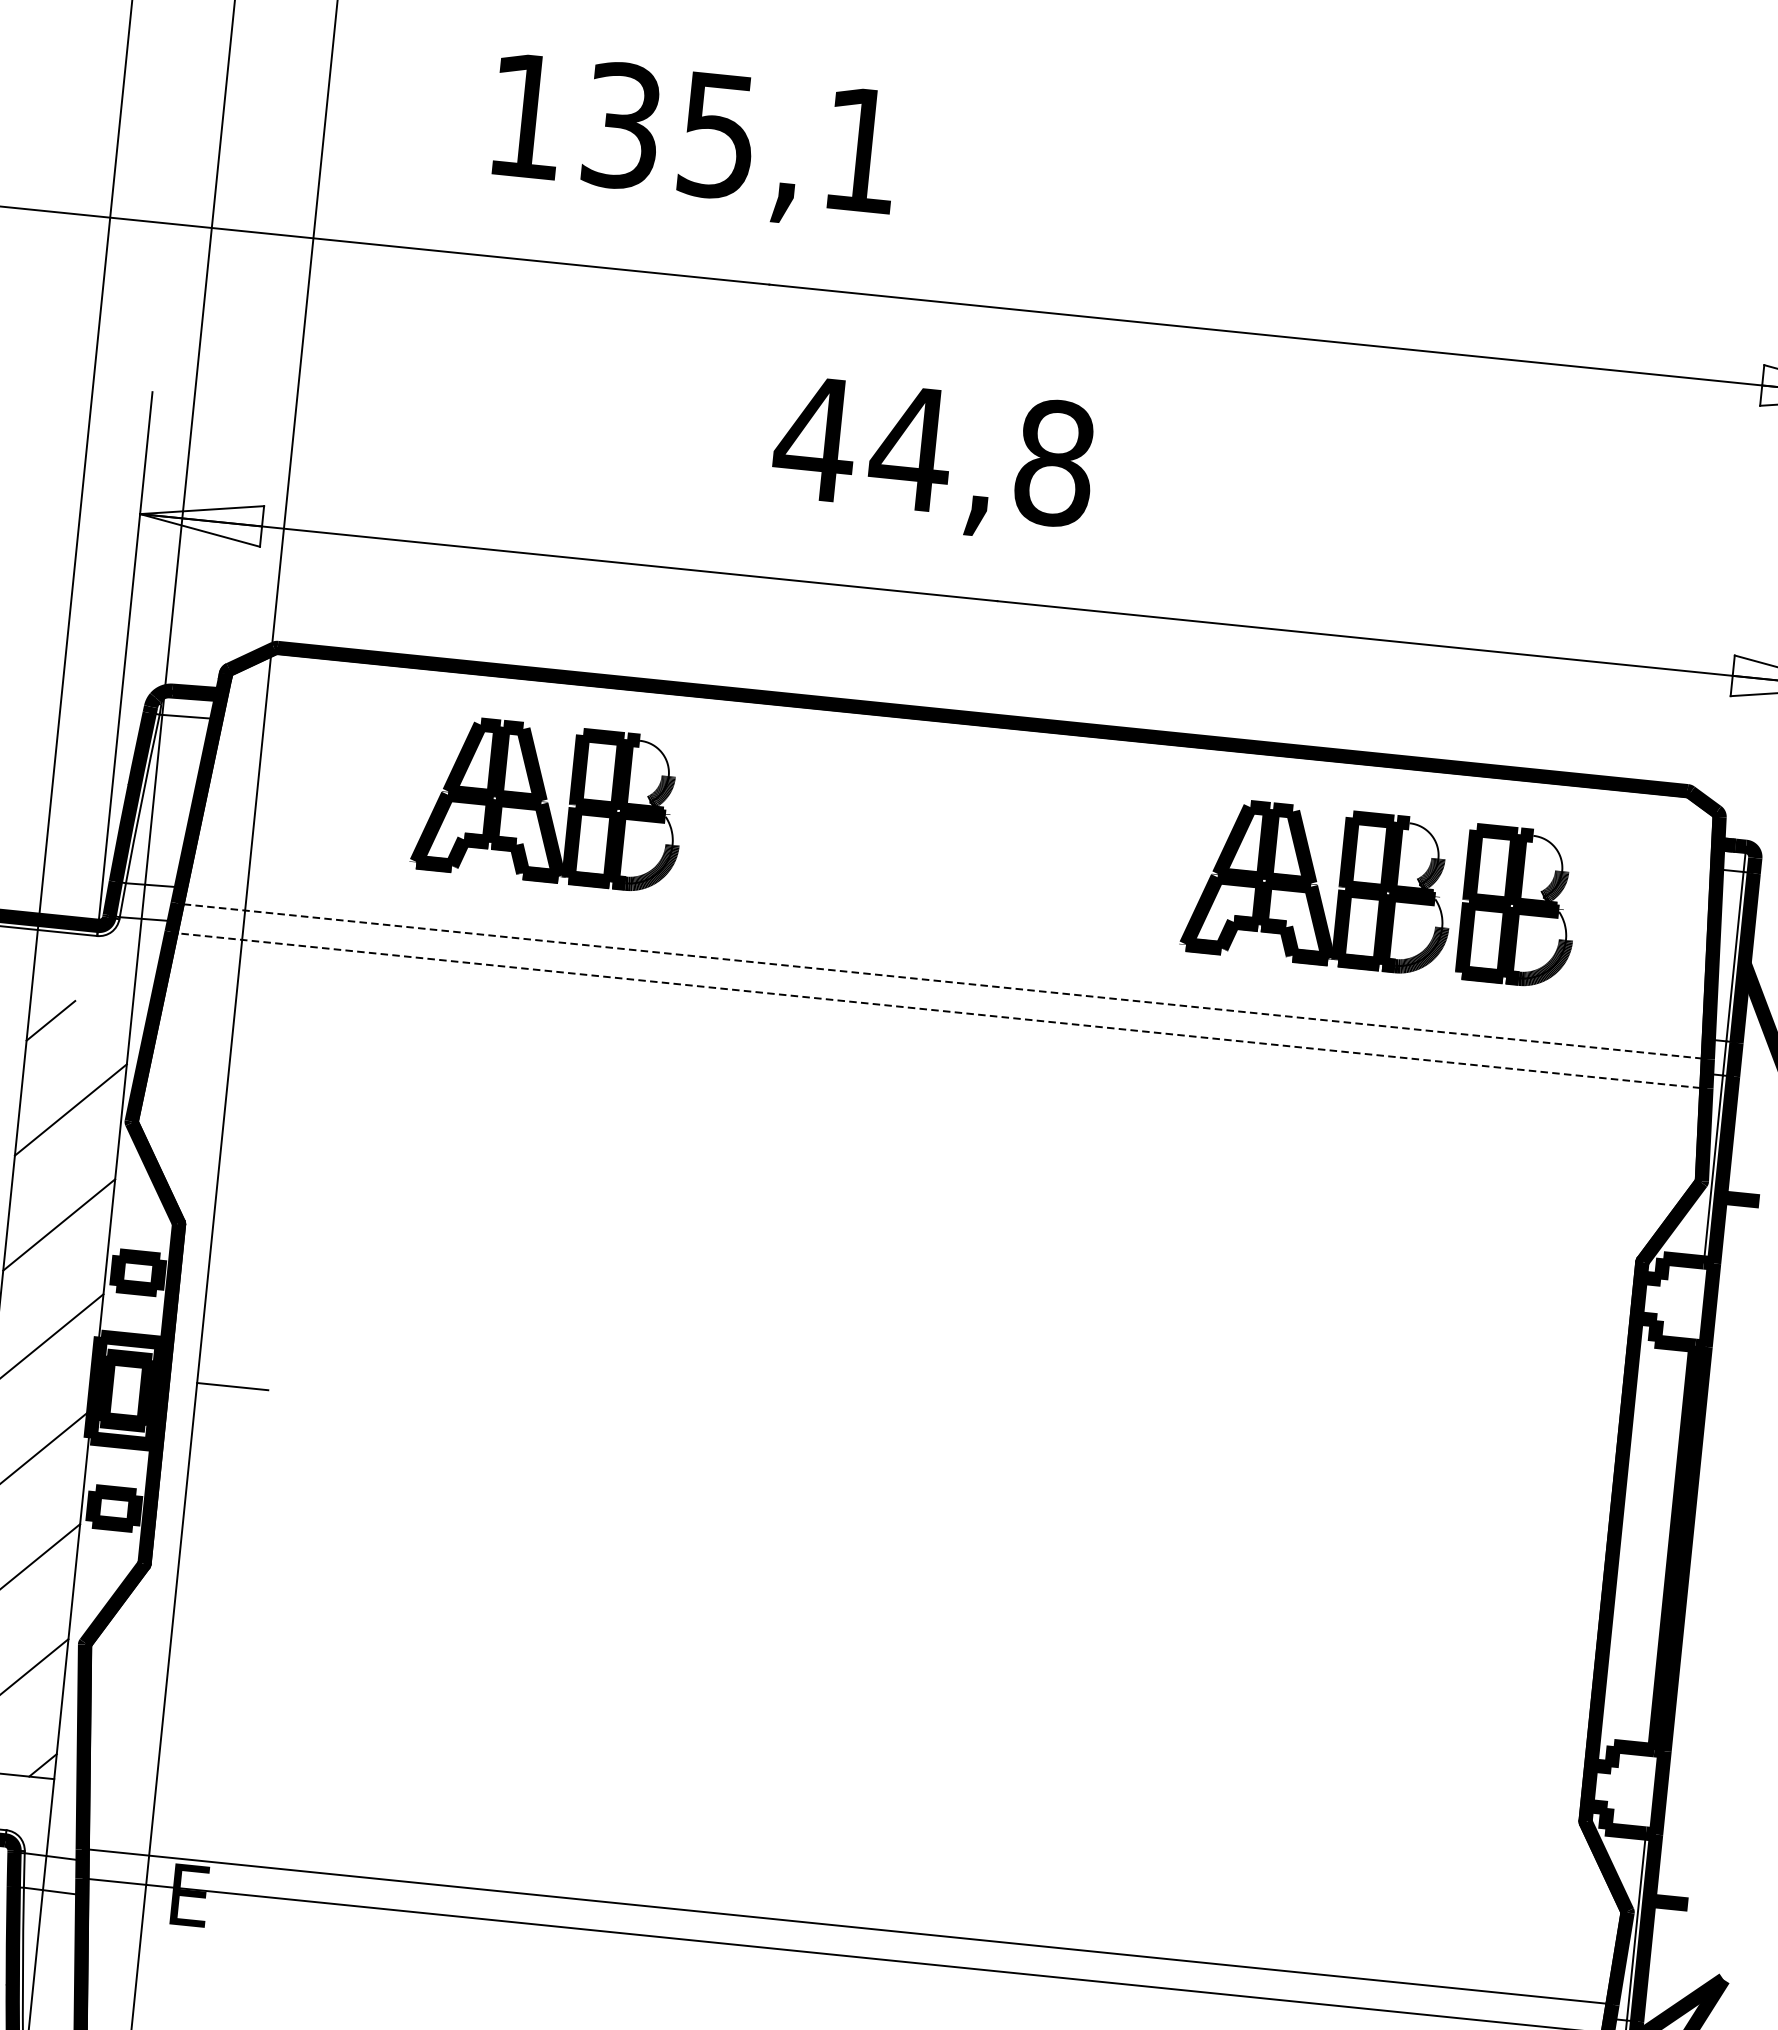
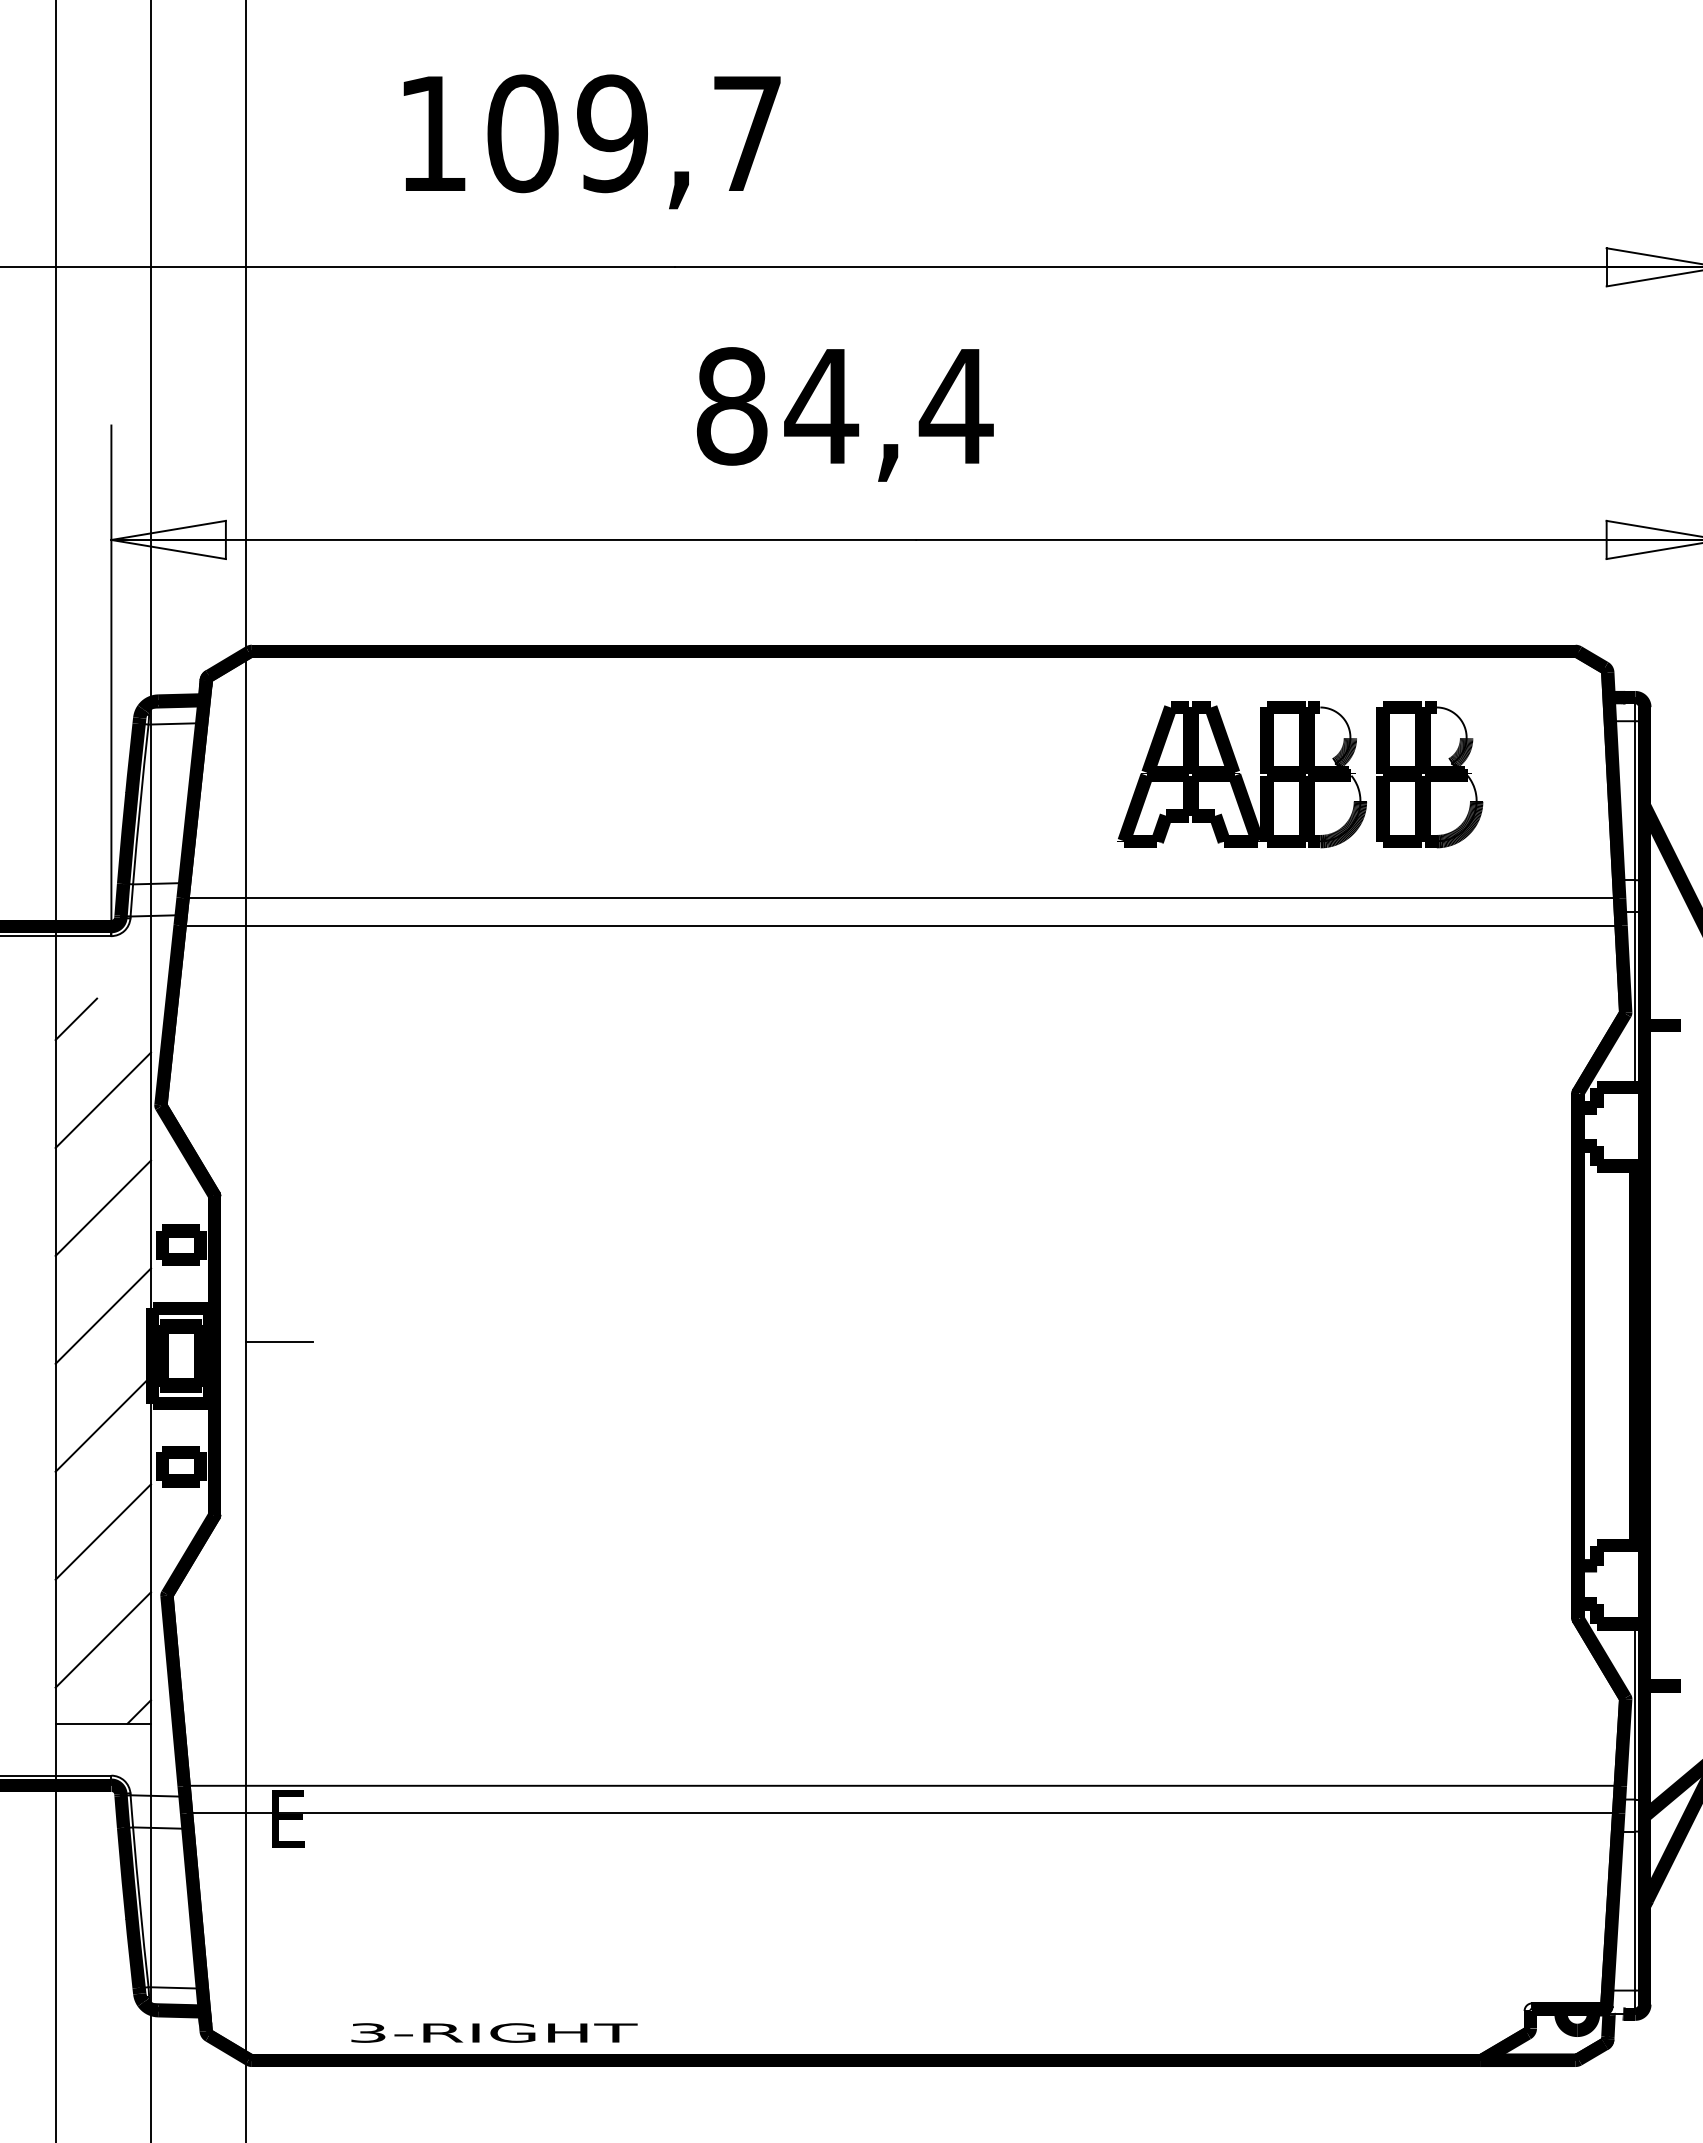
text: (740, 137) -> (633, 133), 135,1 -> 109,7
text: (934, 451) -> (843, 406), 44,8 -> 84,4
part: (548, 803) -> (518, 770), removed
line: (942, 981) -> (901, 898), dashed -> solid
line: (938, 1011) -> (900, 926), dashed -> solid

